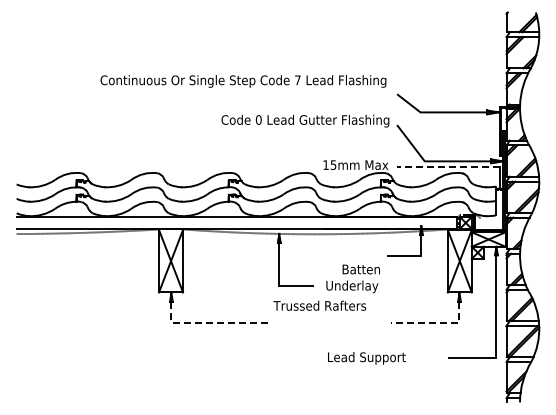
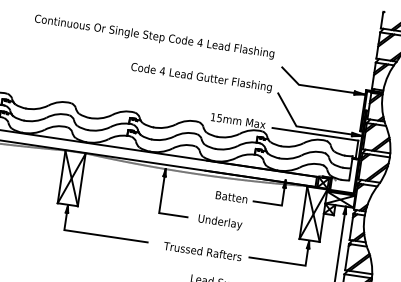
text: (297, 79) -> (200, 42), 7 -> 4
text: (258, 119) -> (162, 70), 0 -> 4
line: (447, 167) -> (314, 134), dashed -> solid
text: (360, 269) -> (231, 197), moved
text: (319, 305) -> (202, 251), moved
line: (211, 322) -> (97, 234), dashed -> solid
line: (435, 322) -> (285, 262), dashed -> solid

